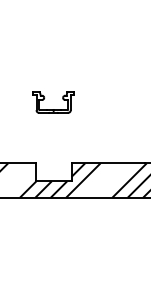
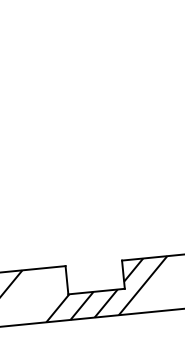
part: (53, 109) -> (85, 178), removed

